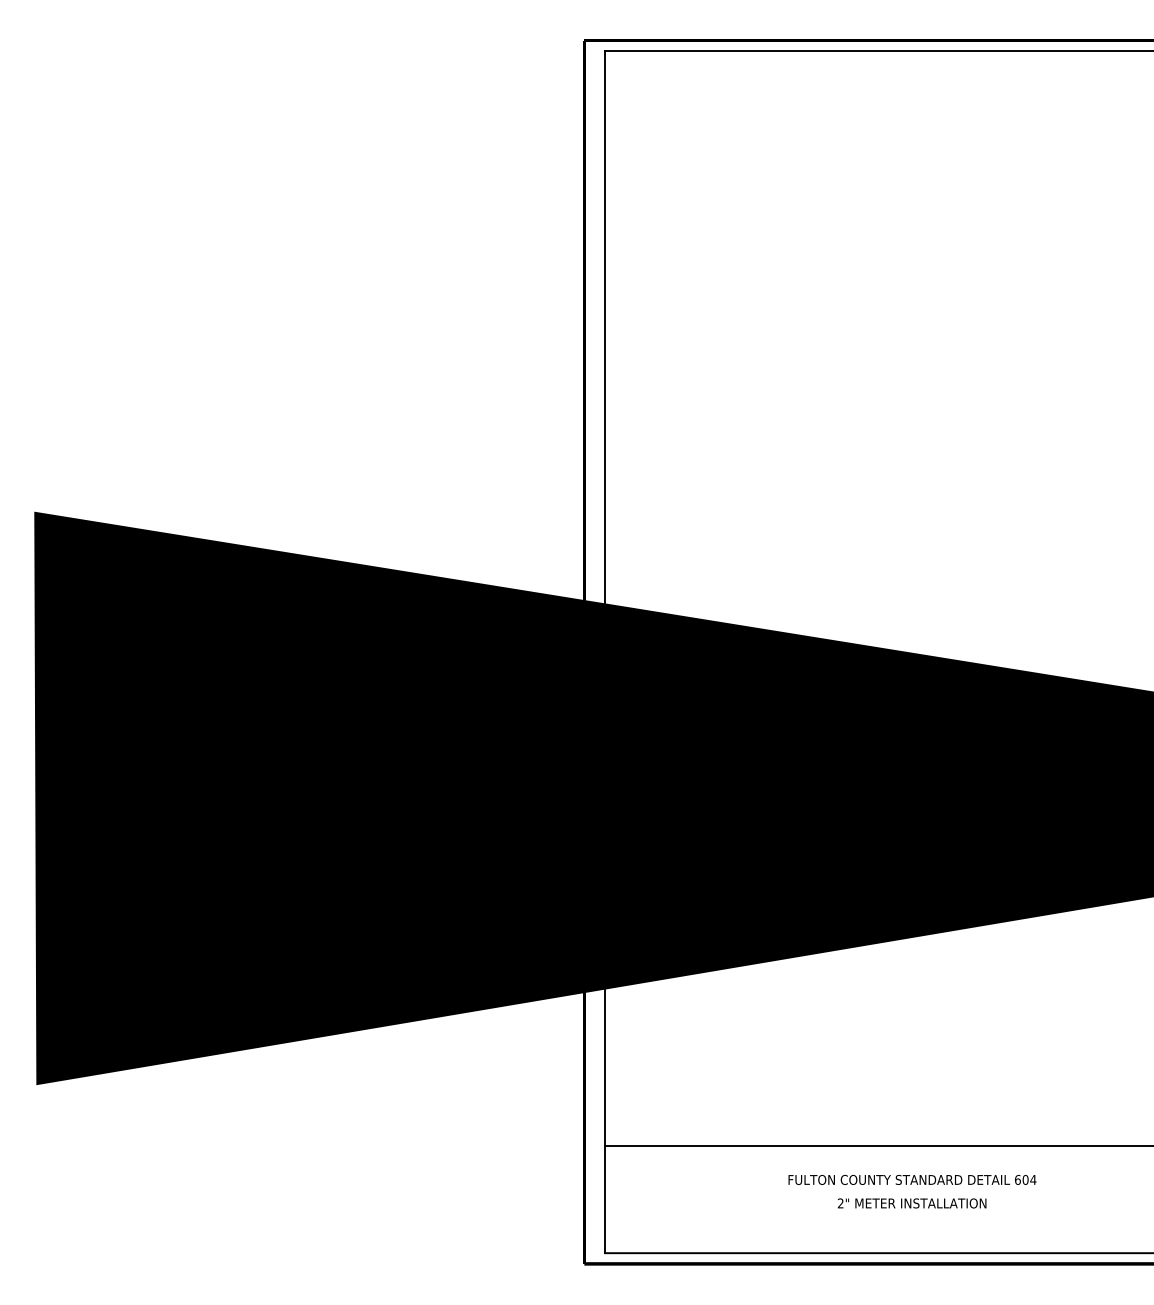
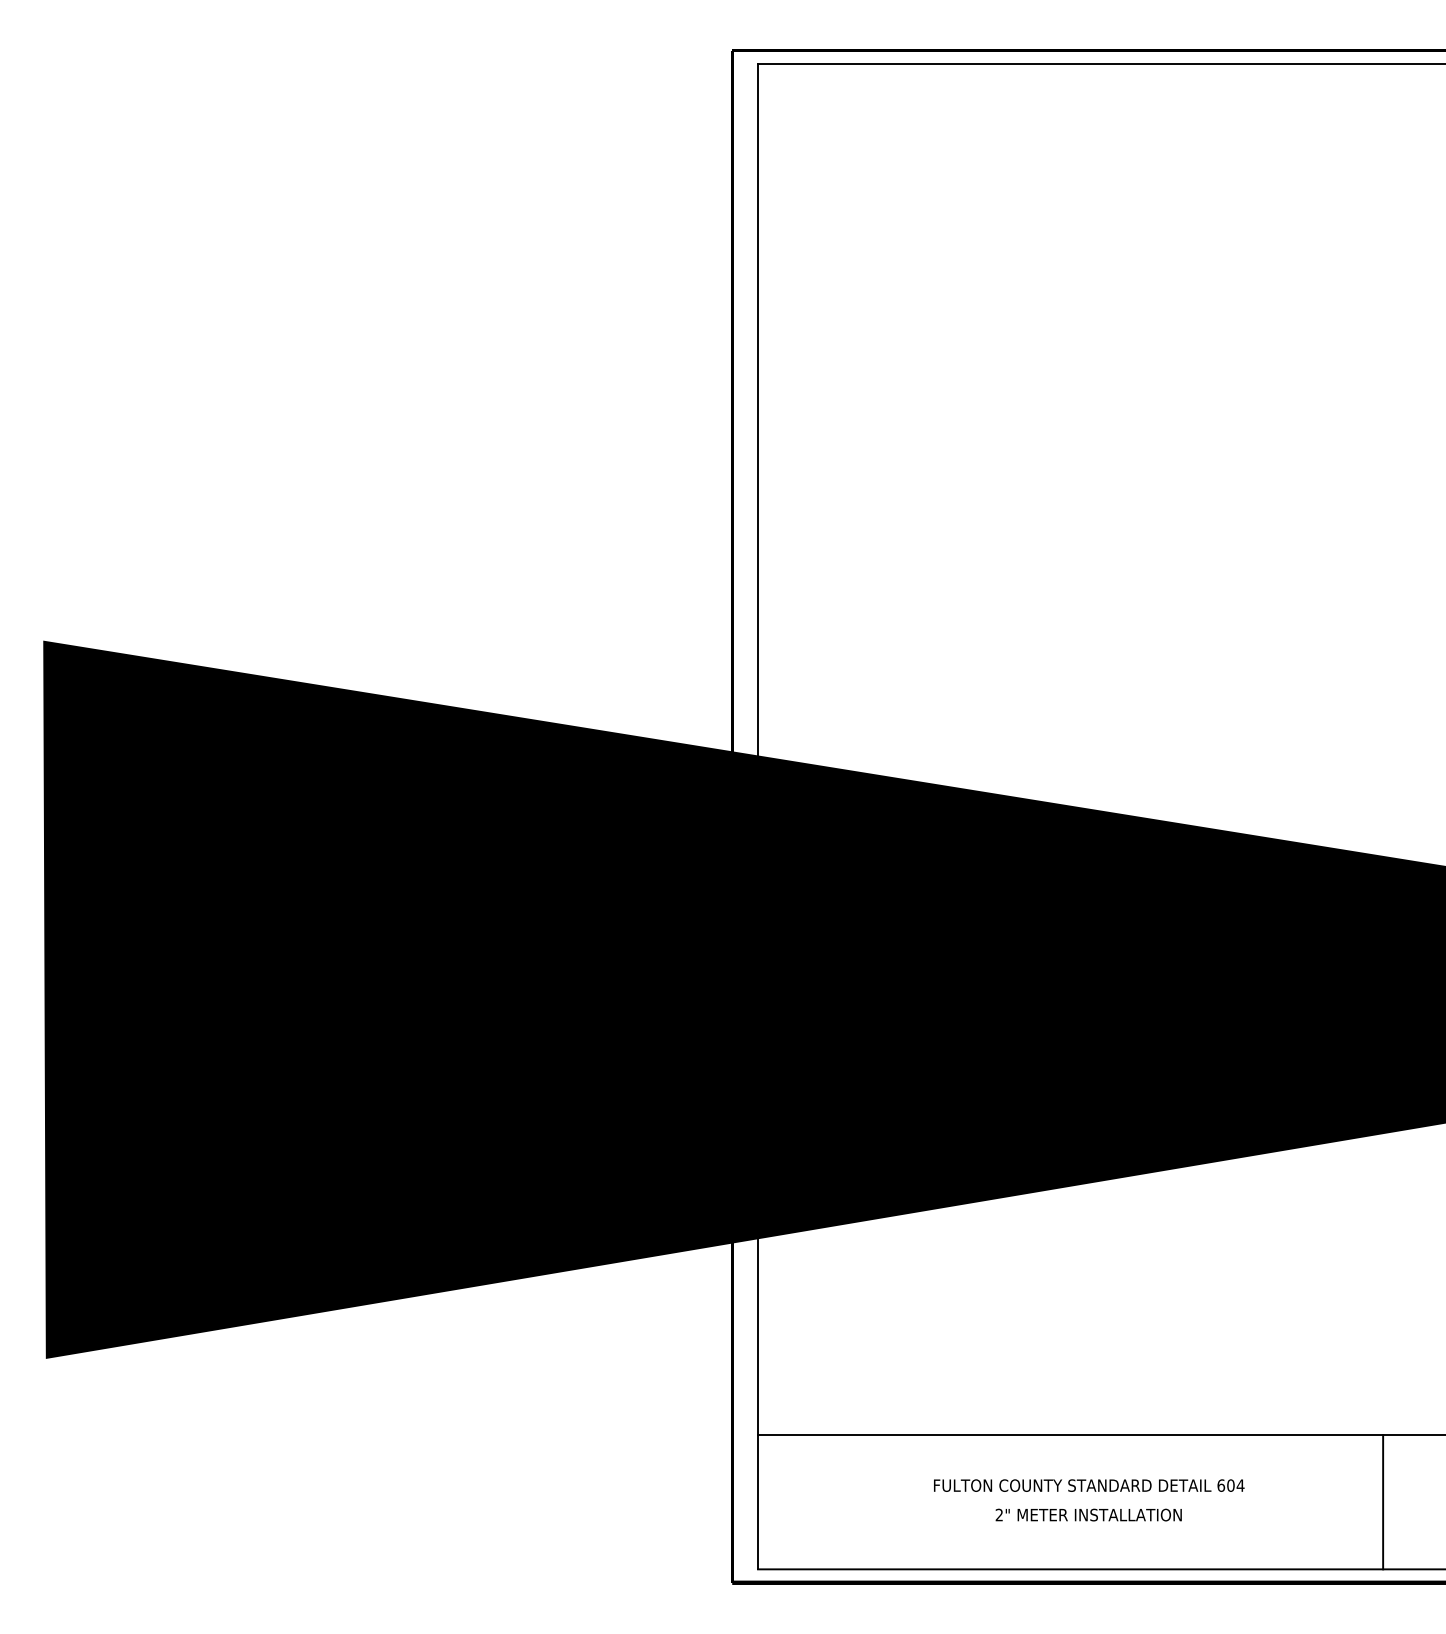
text: (912, 1191) -> (1089, 1500), moved
line: (1104, 1199) -> (1383, 1501), added

